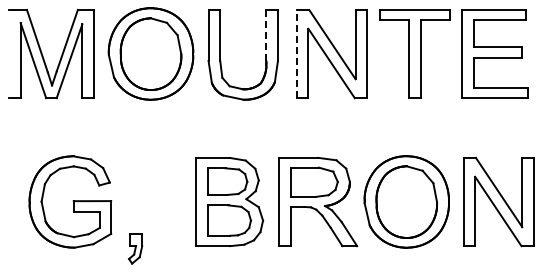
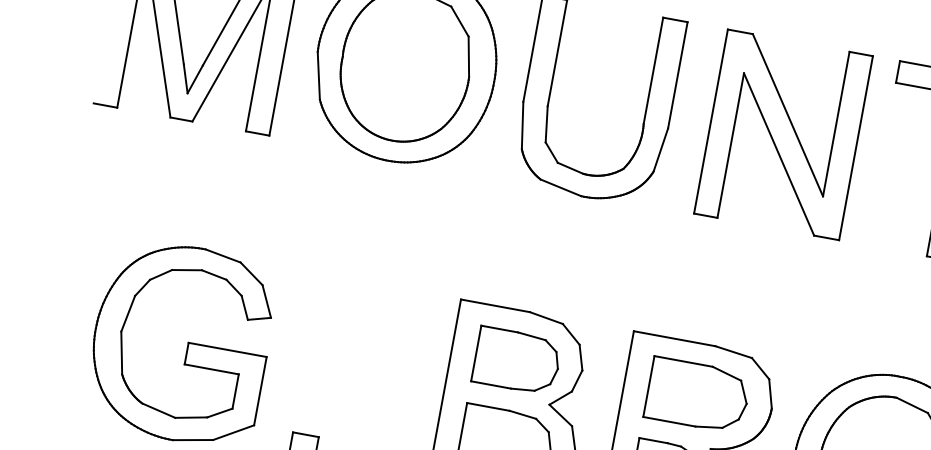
line: (266, 34) -> (654, 68), dashed -> solid
line: (297, 53) -> (711, 120), dashed -> solid

